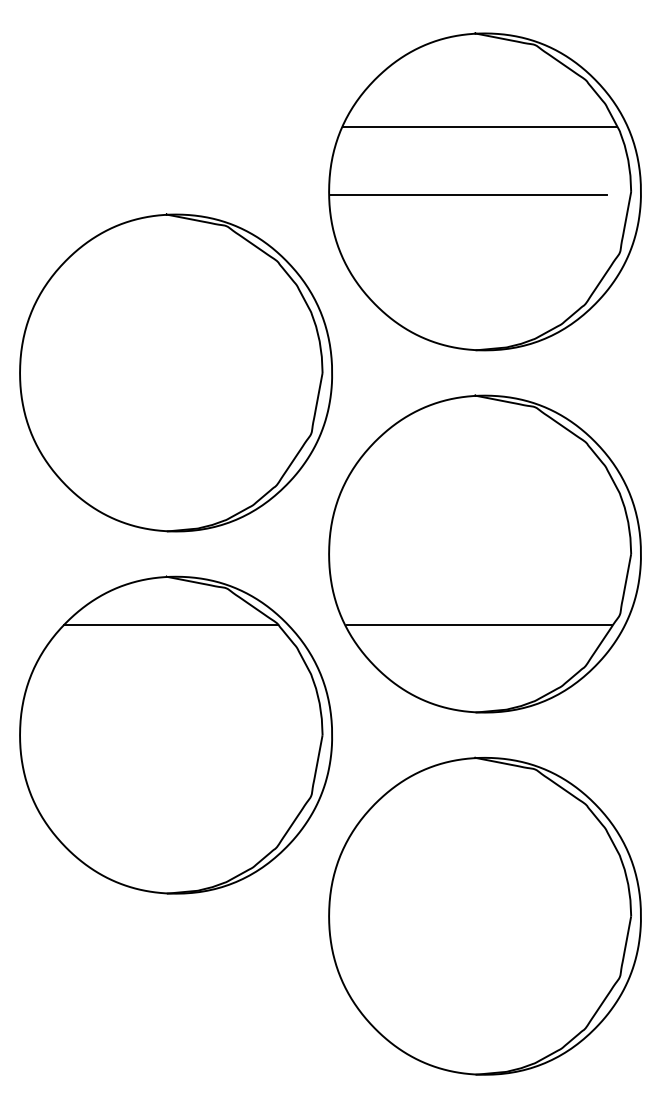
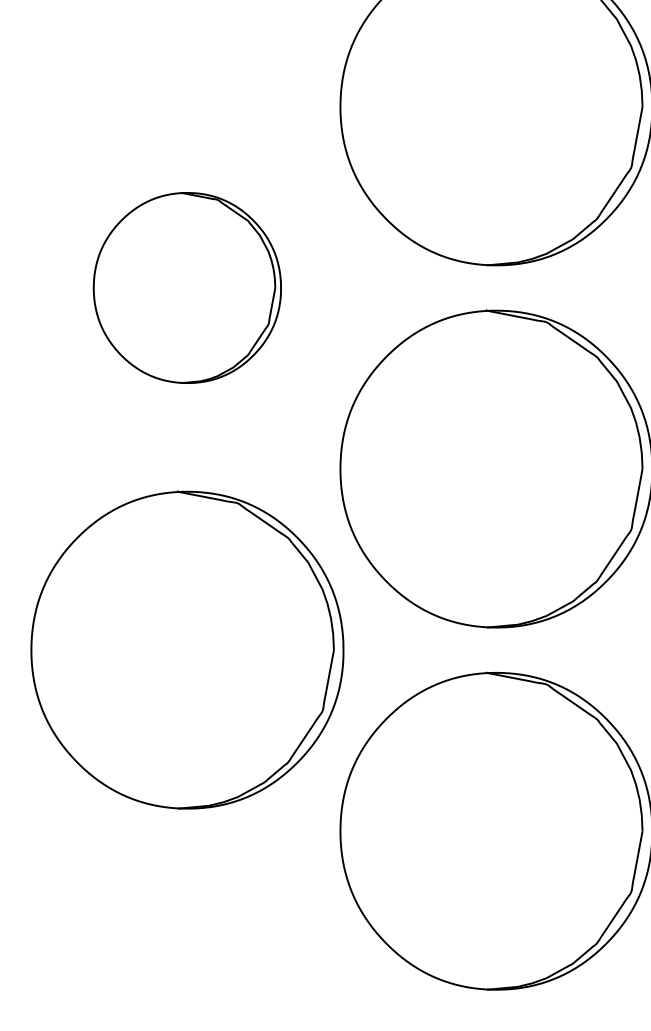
line: (479, 127) -> (490, 42), removed
line: (468, 195) -> (479, 110), removed
part: (175, 372) -> (186, 287), size x0.6
line: (171, 625) -> (182, 540), removed
line: (479, 625) -> (490, 540), removed

